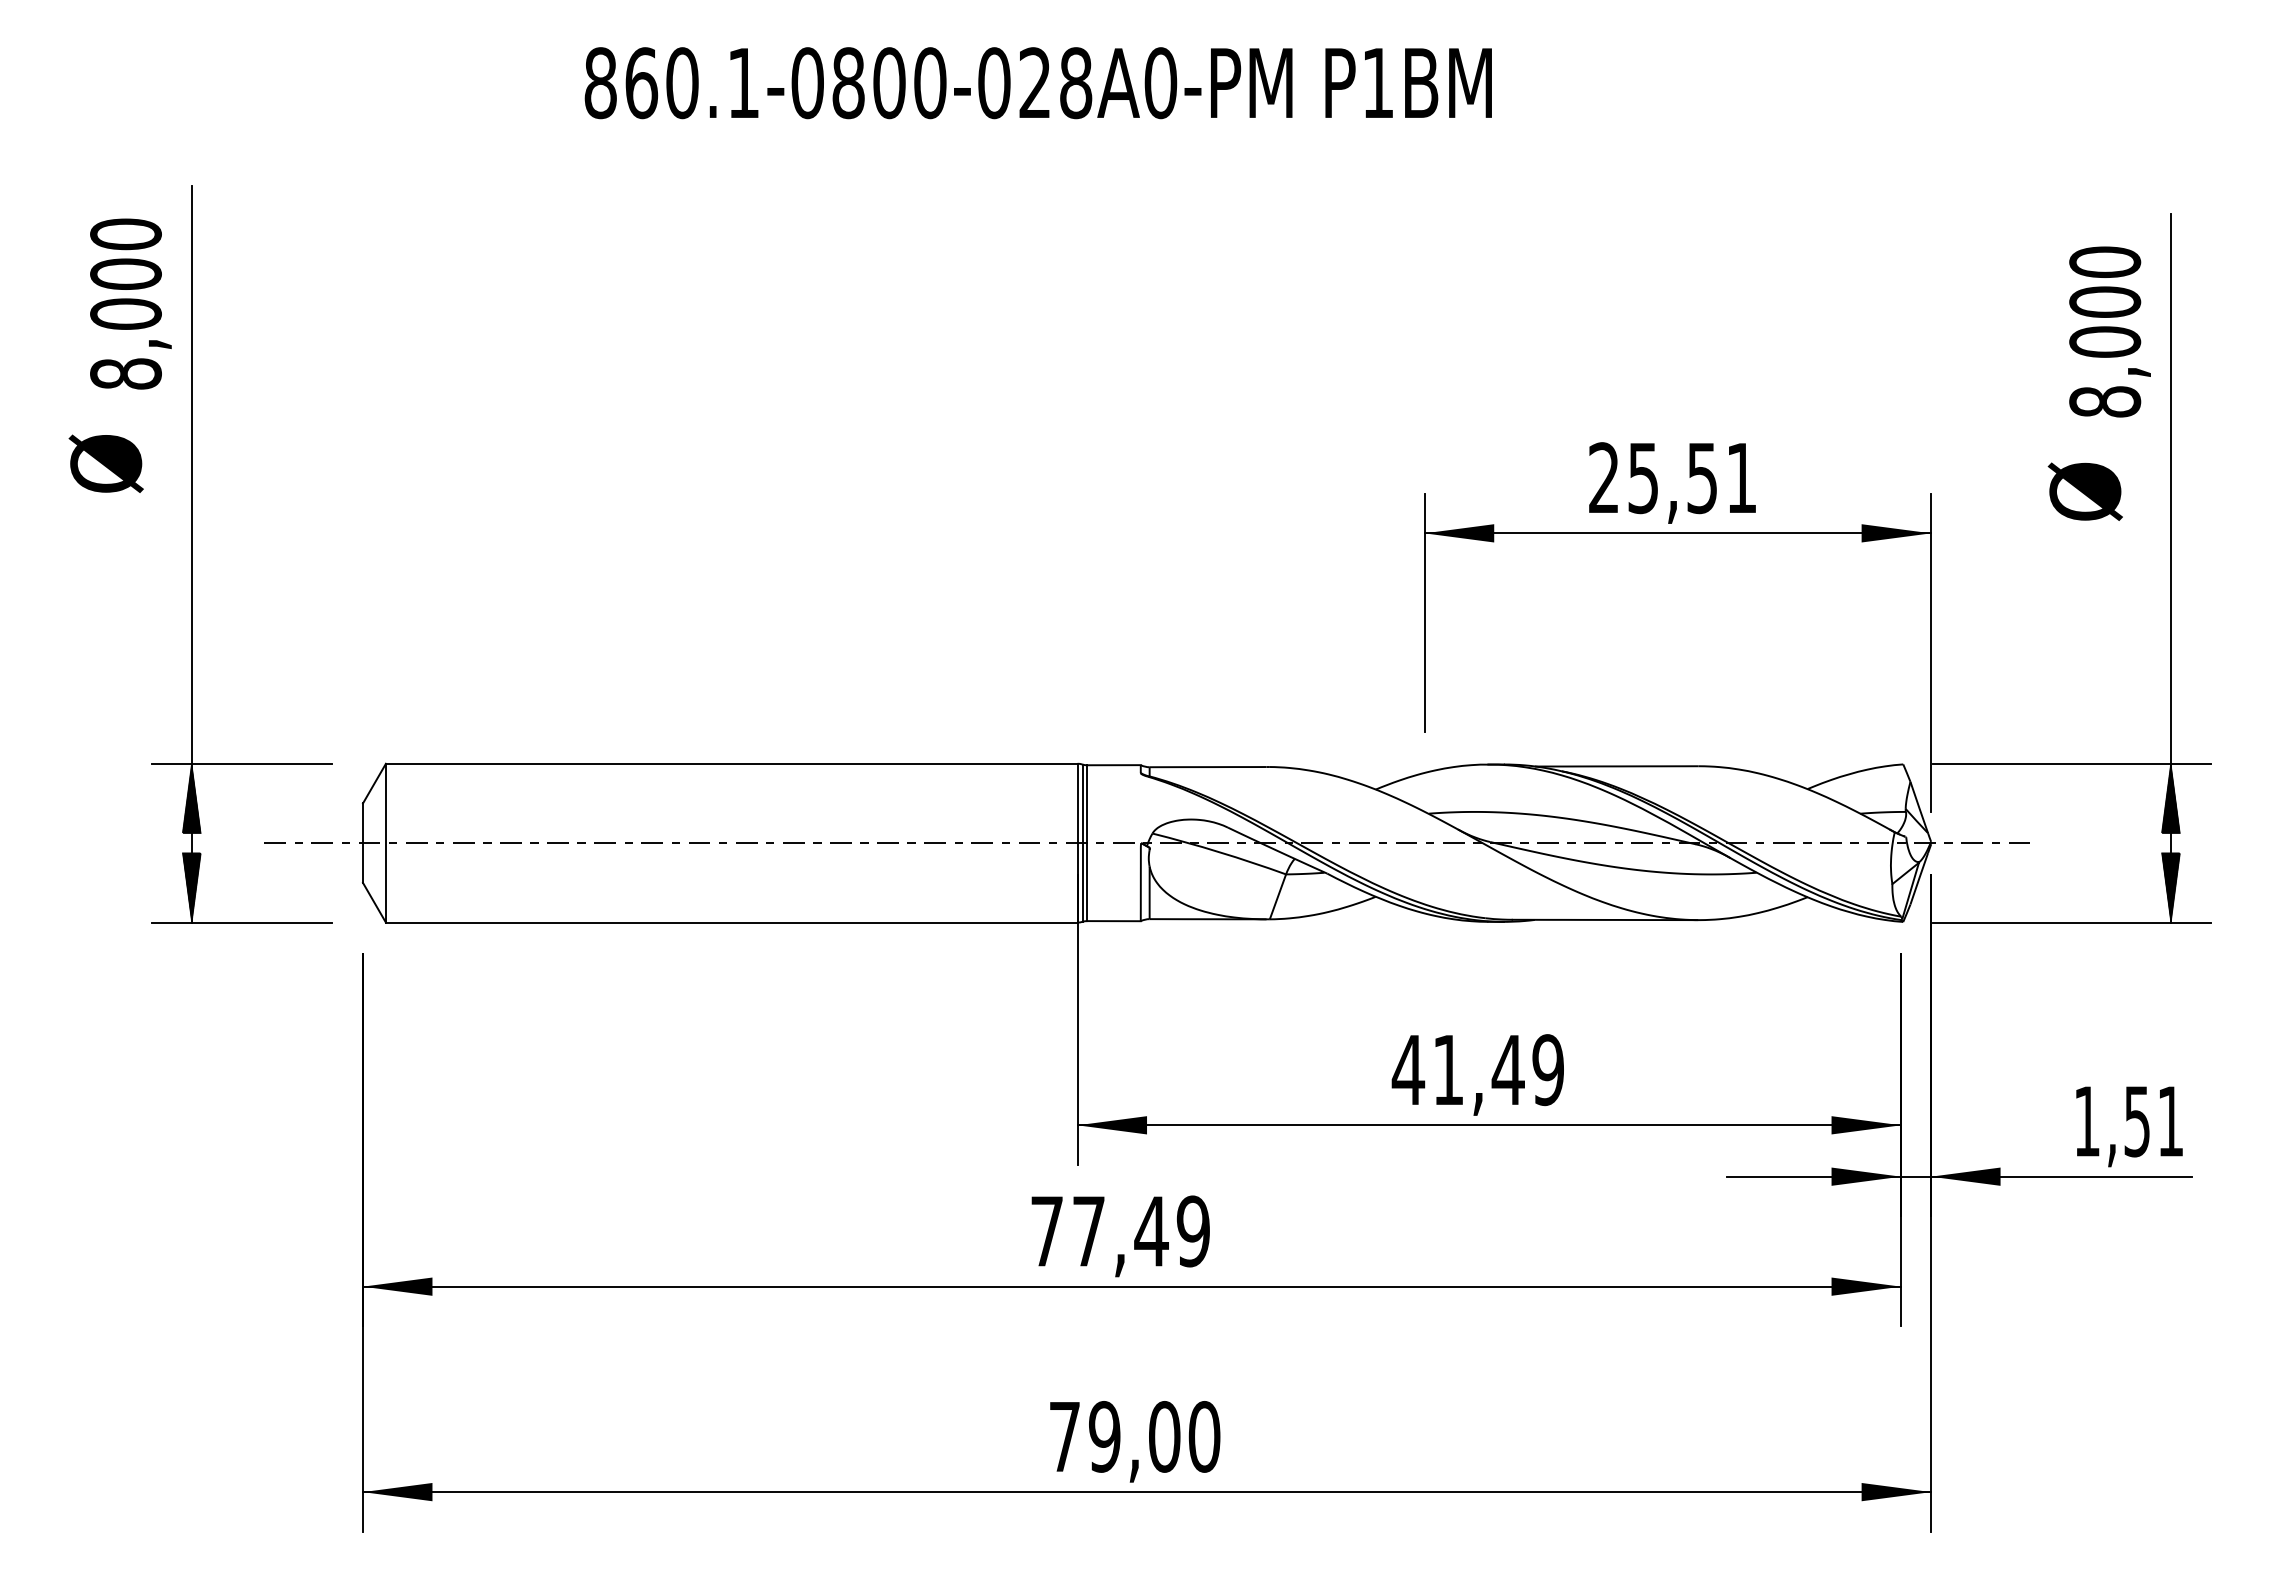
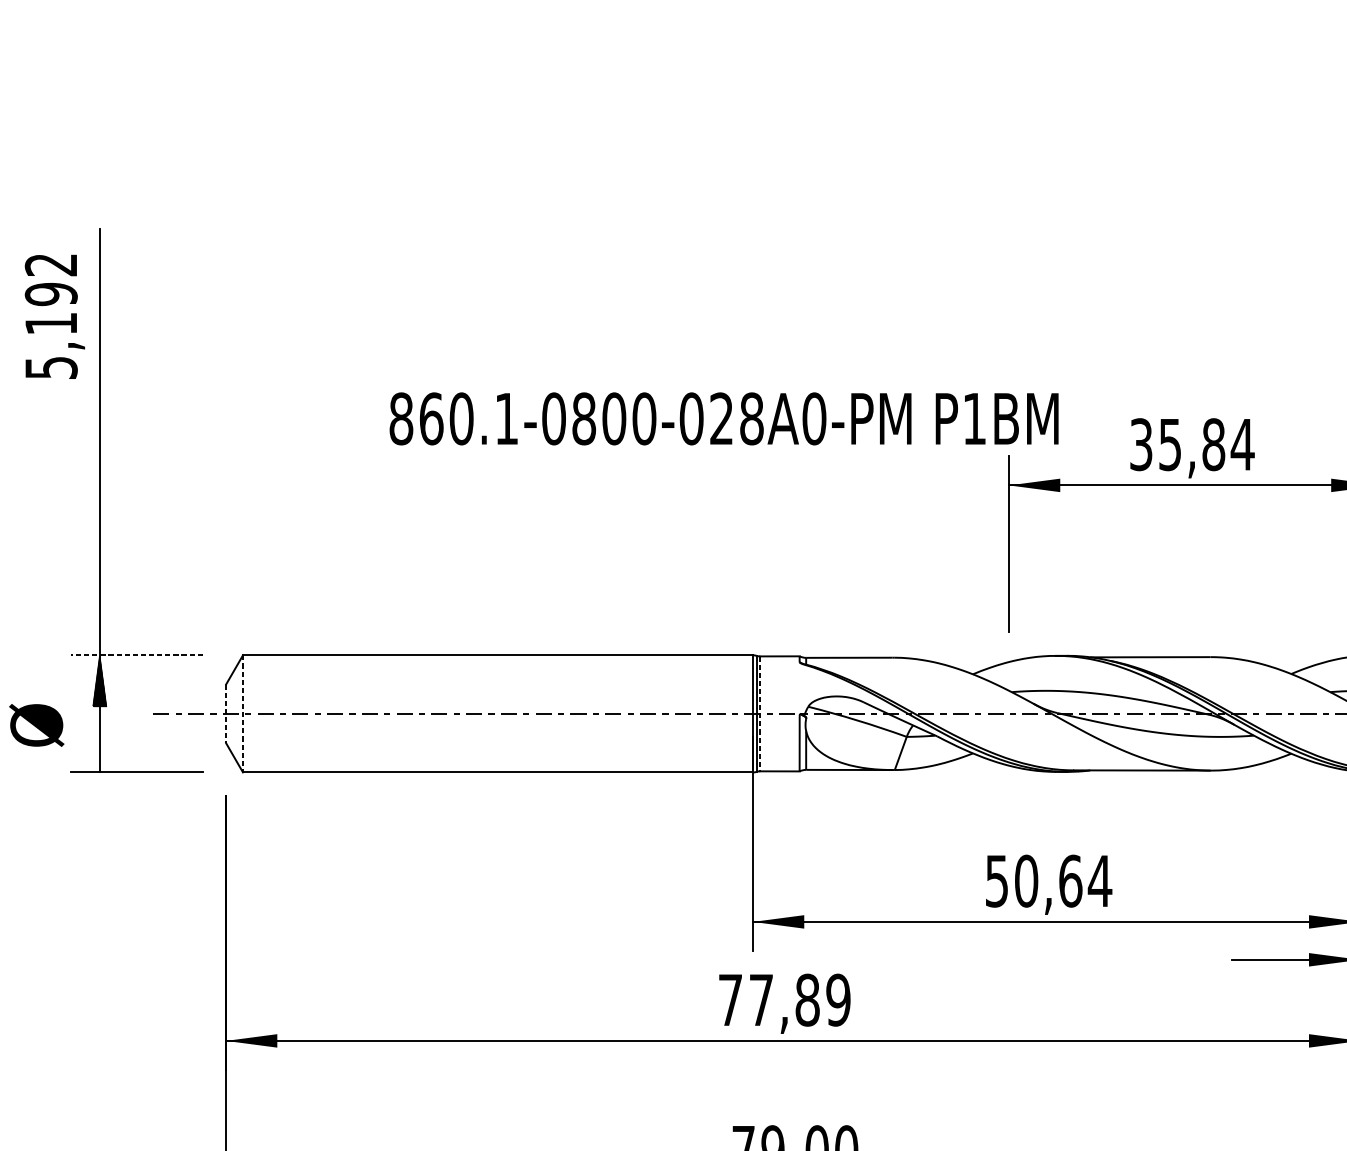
text: (1037, 83) -> (723, 419), moved
text: (125, 303) -> (50, 315), 8,000 -> 5,192
text: (105, 463) -> (36, 725), moved
text: (1673, 478) -> (1192, 444), 25,51 -> 35,84
line: (241, 763) -> (136, 655), solid -> dashed
line: (363, 843) -> (226, 714), solid -> dashed
line: (385, 843) -> (242, 714), solid -> dashed
line: (1087, 843) -> (760, 714), solid -> dashed
hatch: (191, 887) -> (99, 746), removed
text: (1477, 1070) -> (1047, 881), 41,49 -> 50,64
text: (1151, 1231) -> (807, 1000), 77,49 -> 77,89

